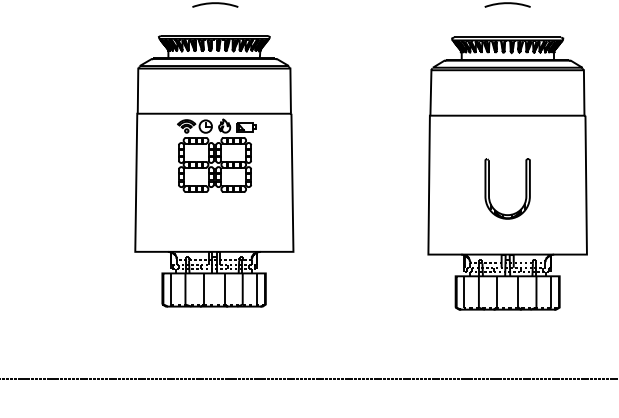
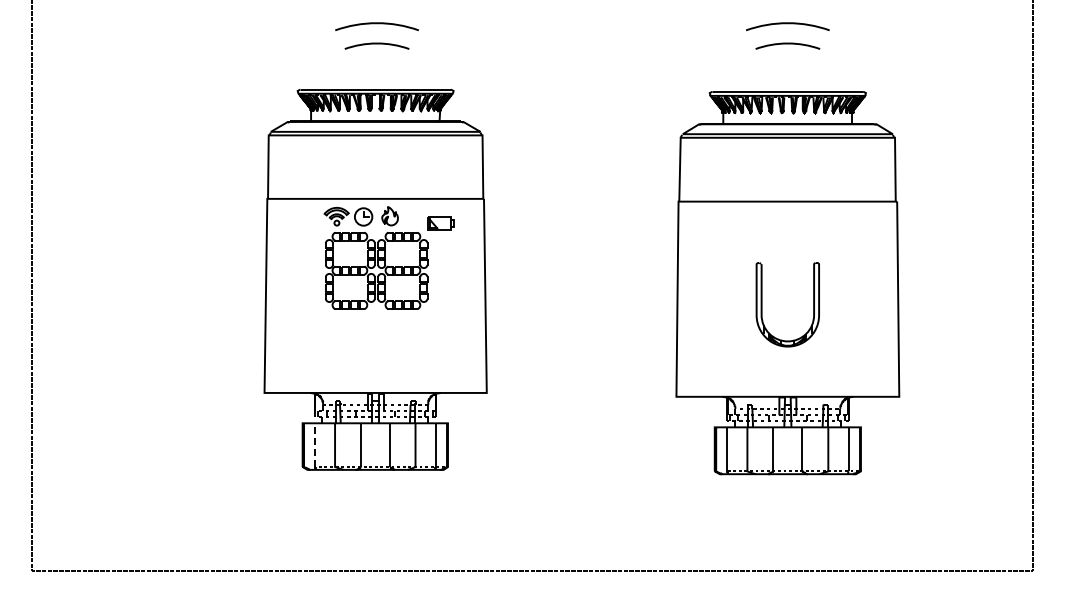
part: (246, 126) -> (440, 223), moved
line: (171, 289) -> (315, 445), solid -> dashed

